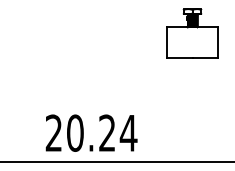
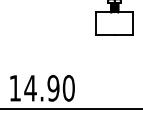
text: (91, 132) -> (42, 87), 20.24 -> 14.90

